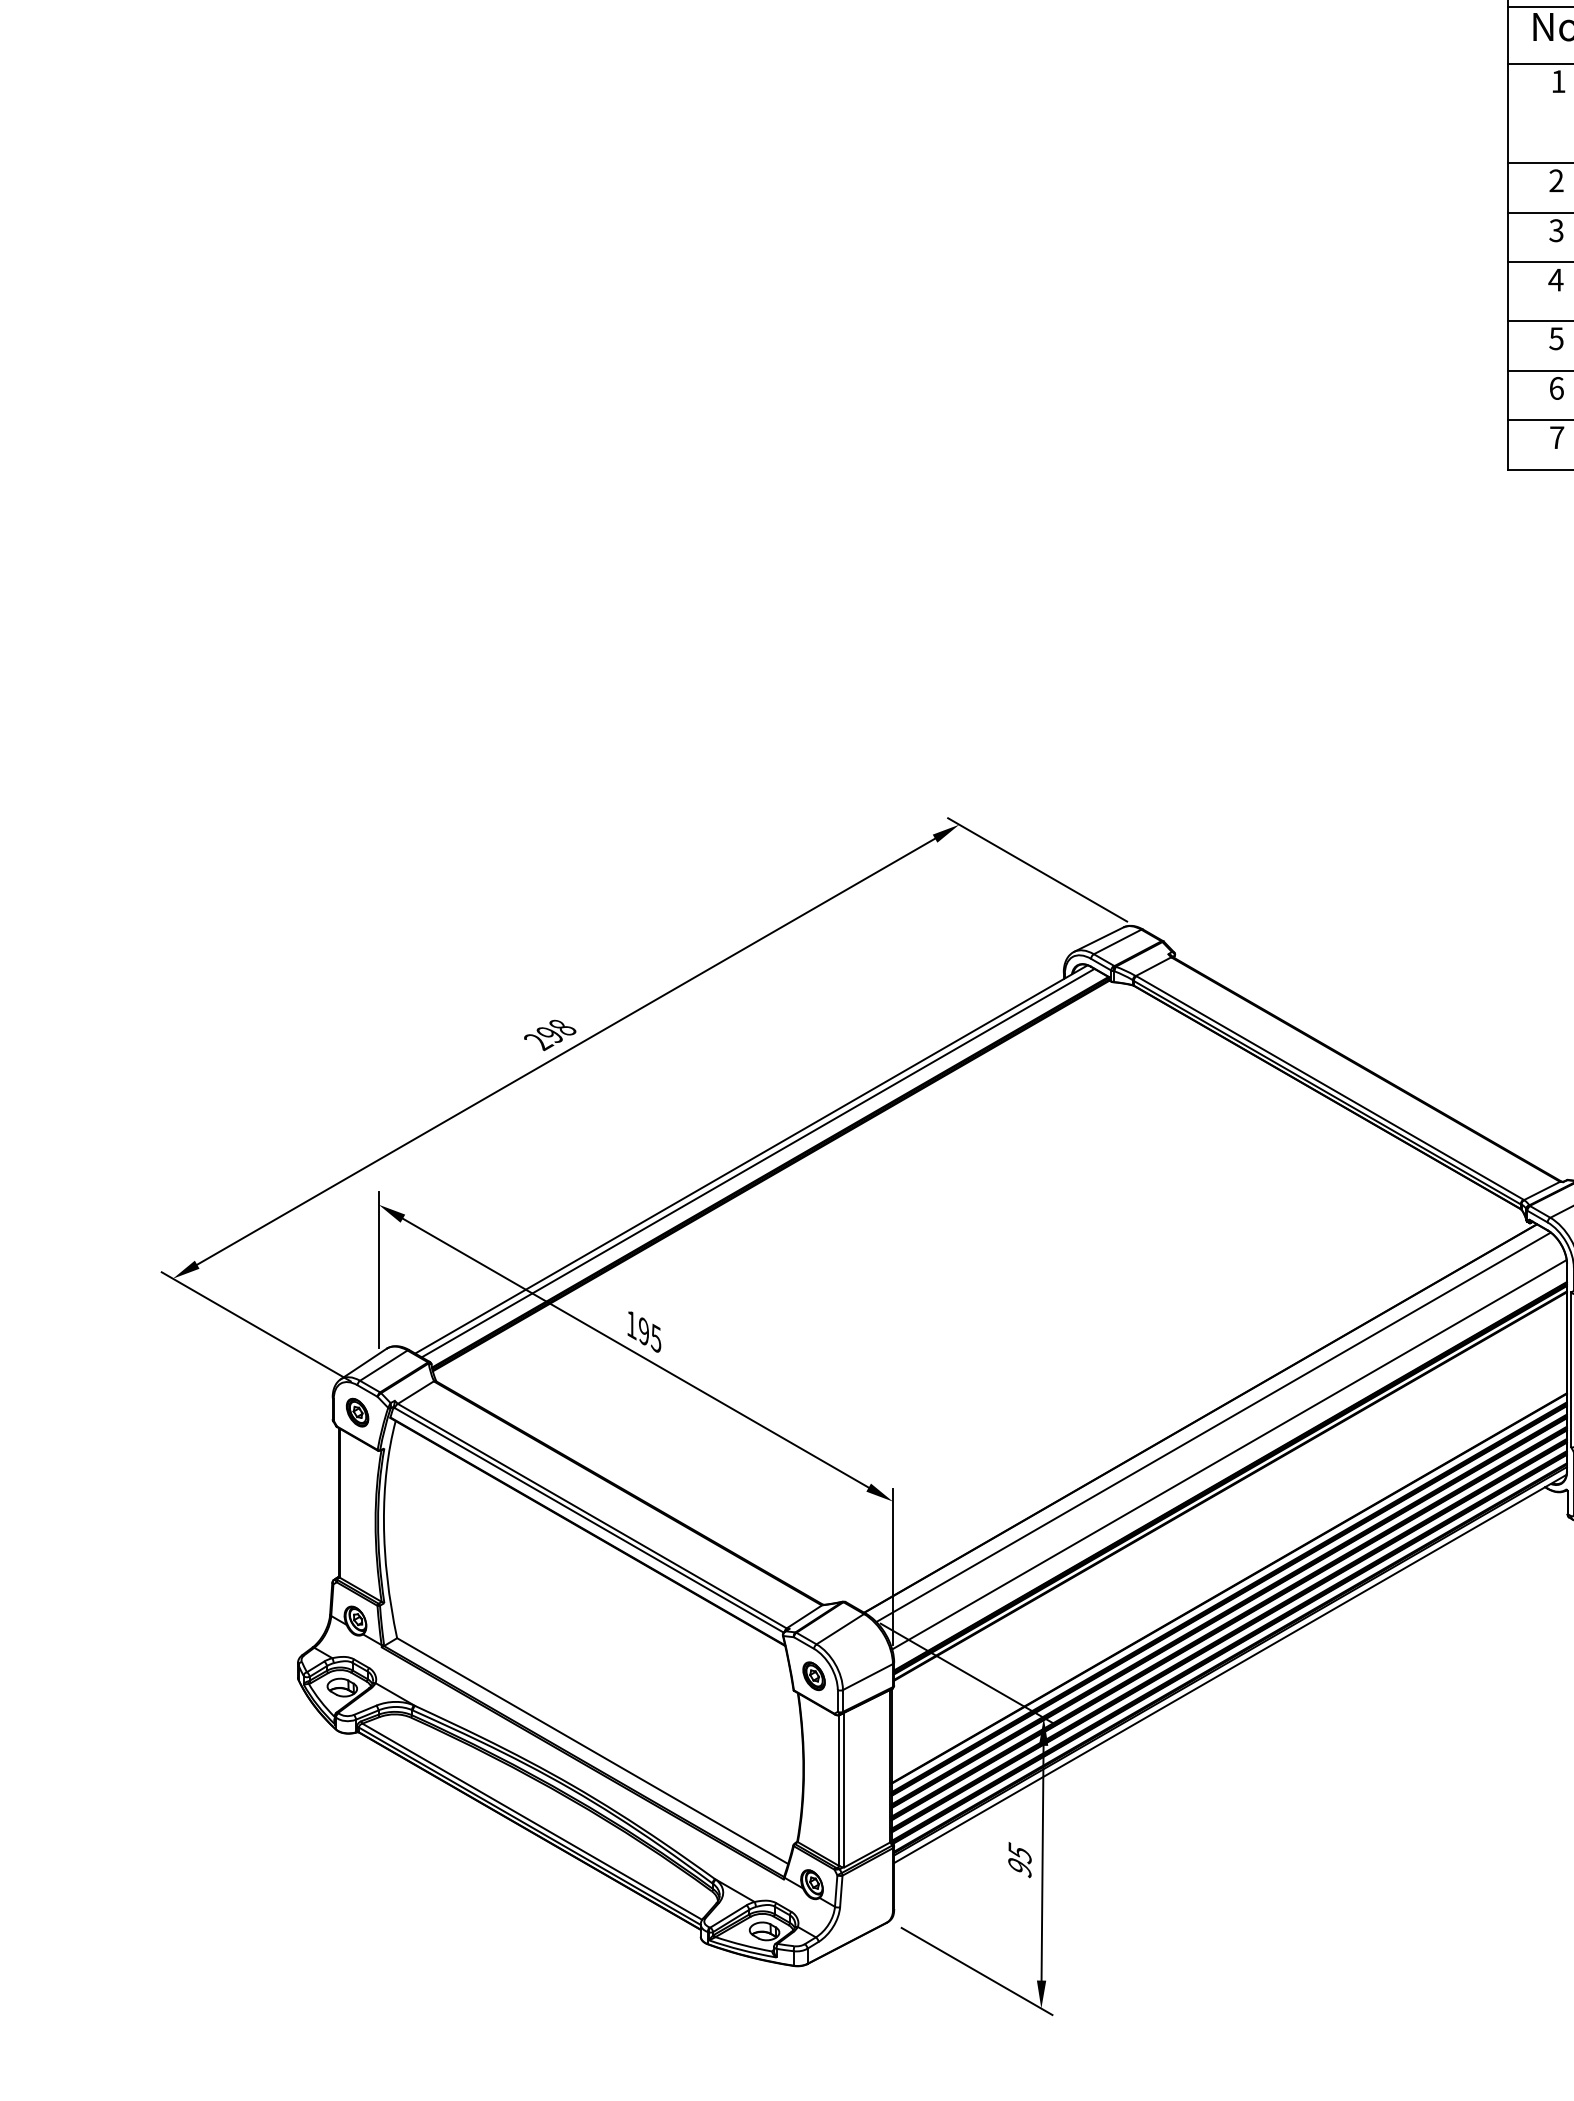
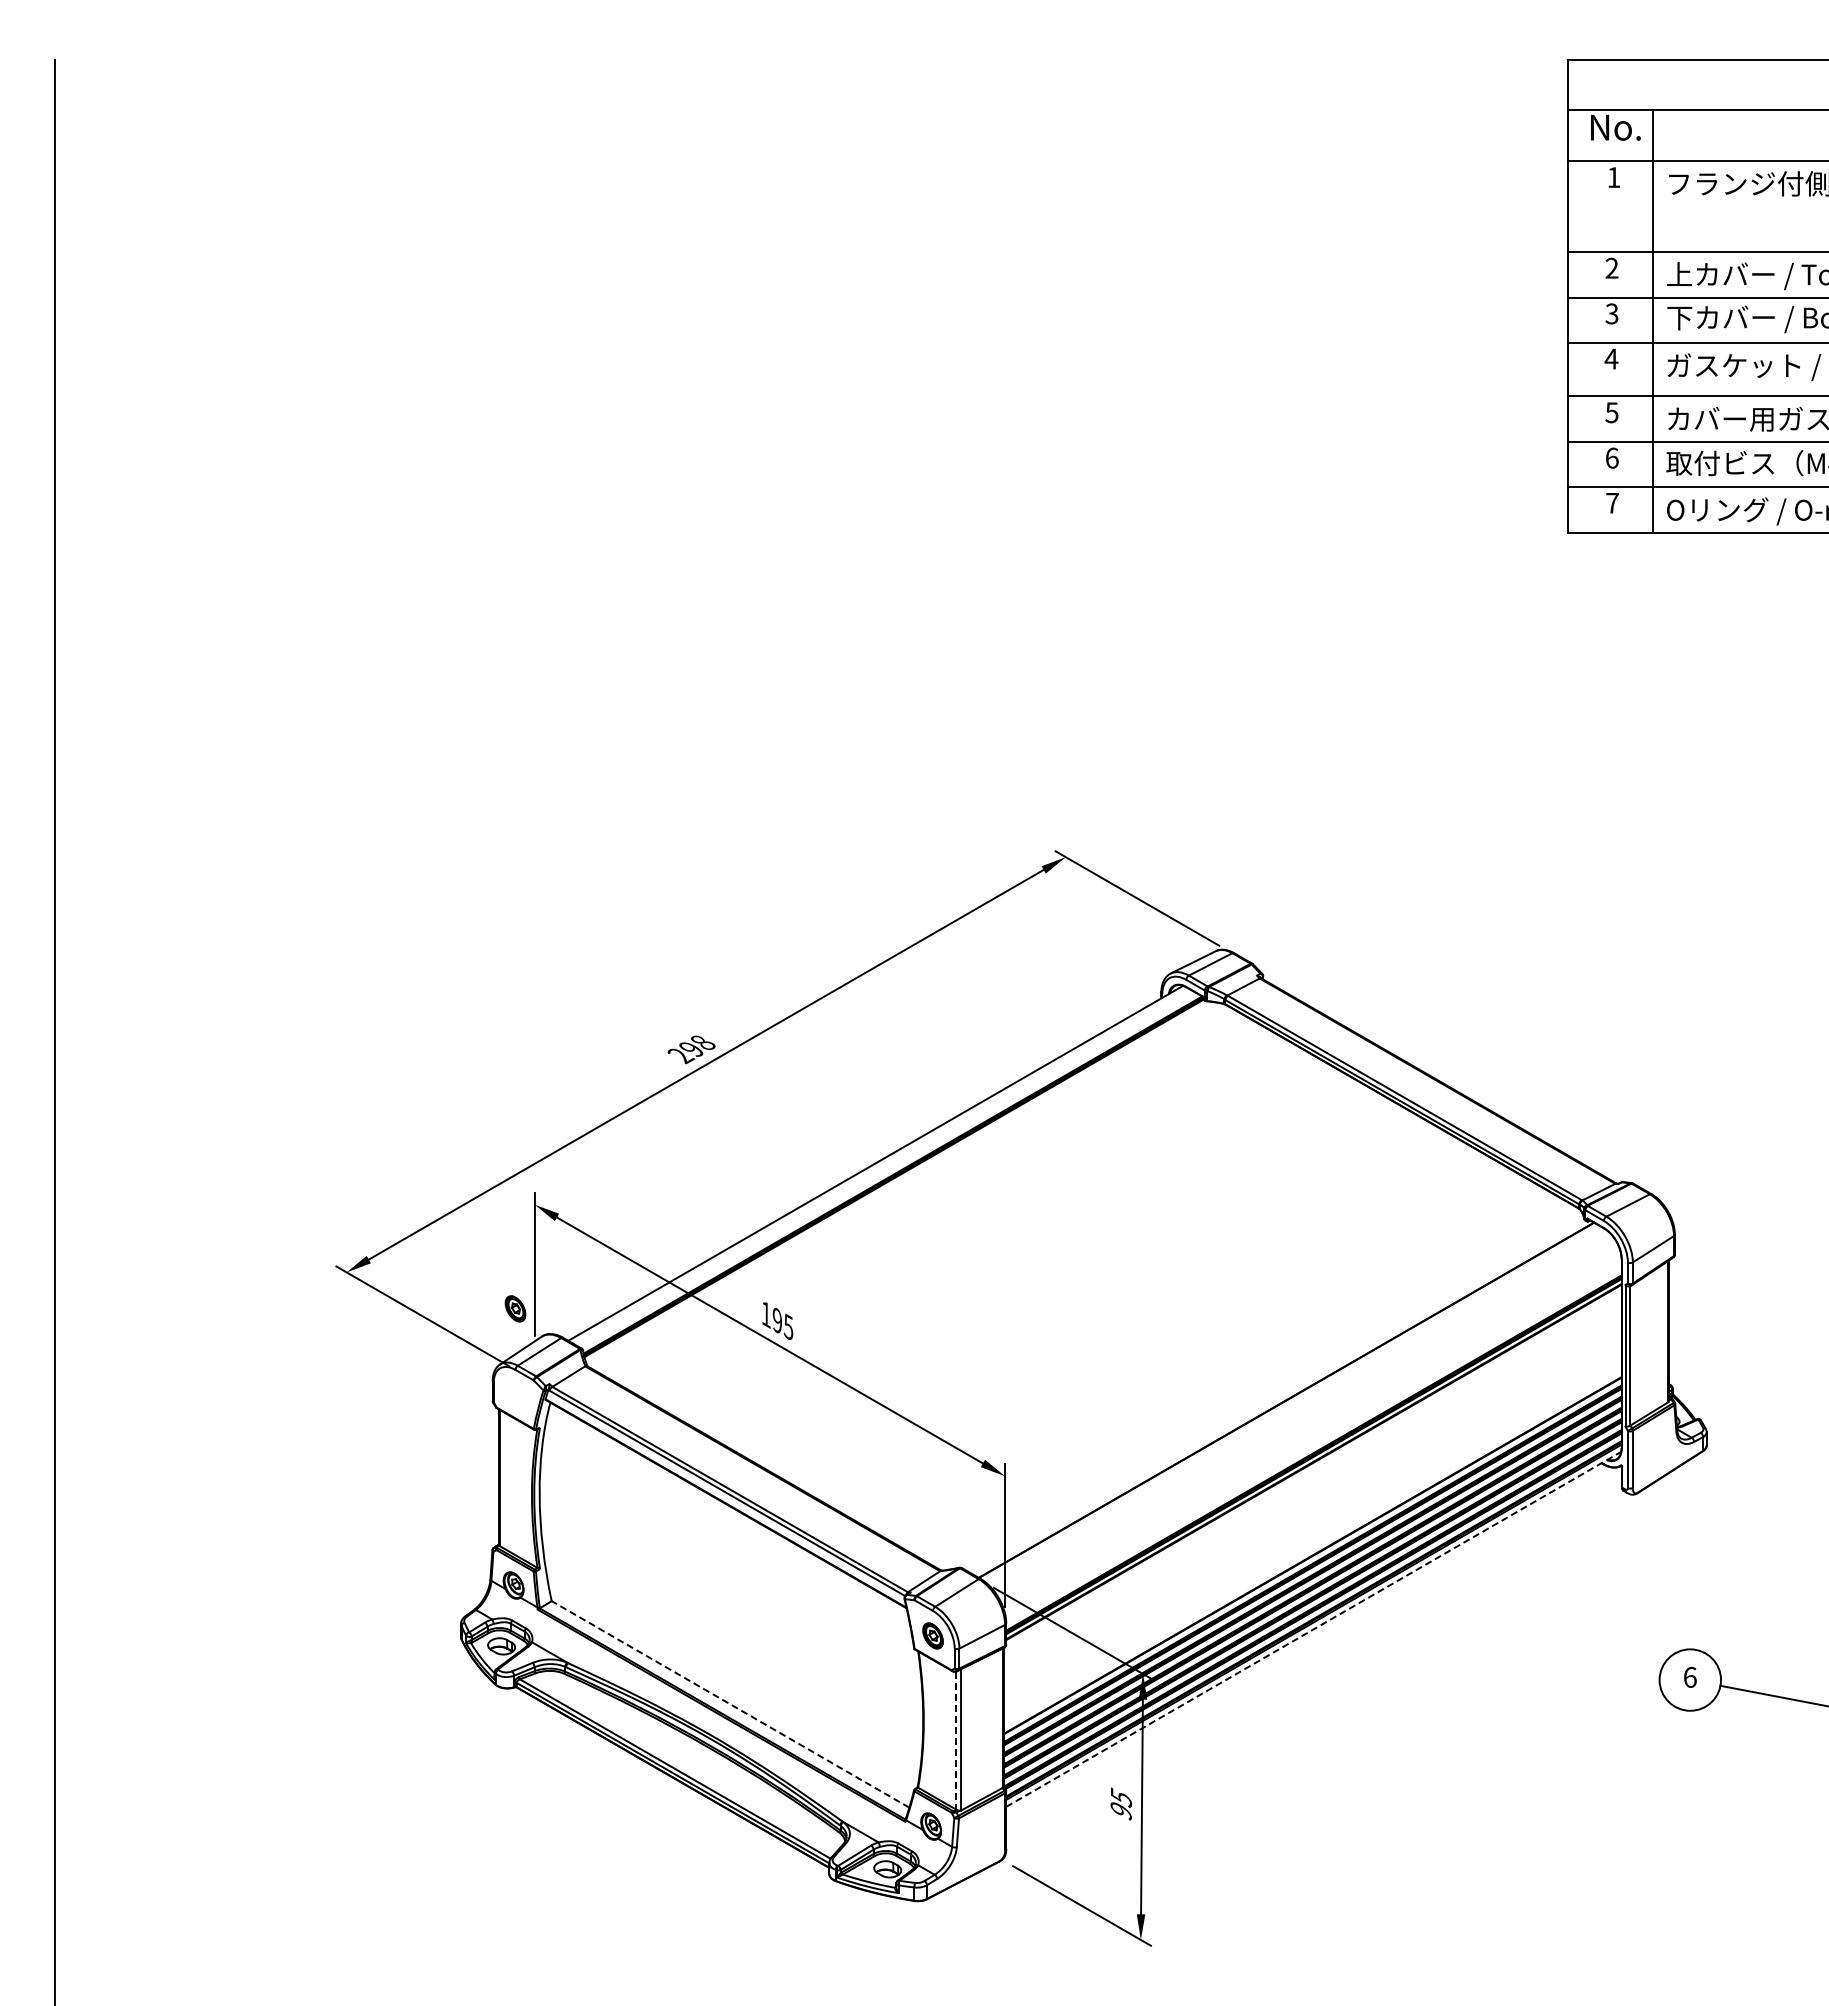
line: (757, 1162) -> (881, 1166), removed
part: (357, 1412) -> (515, 1308), moved
line: (1213, 1427) -> (1298, 1408), removed
line: (1229, 1454) -> (1312, 1433), removed
line: (1231, 1669) -> (1314, 1629), solid -> dashed
line: (592, 1751) -> (730, 1704), solid -> dashed
line: (839, 1791) -> (956, 1741), solid -> dashed

